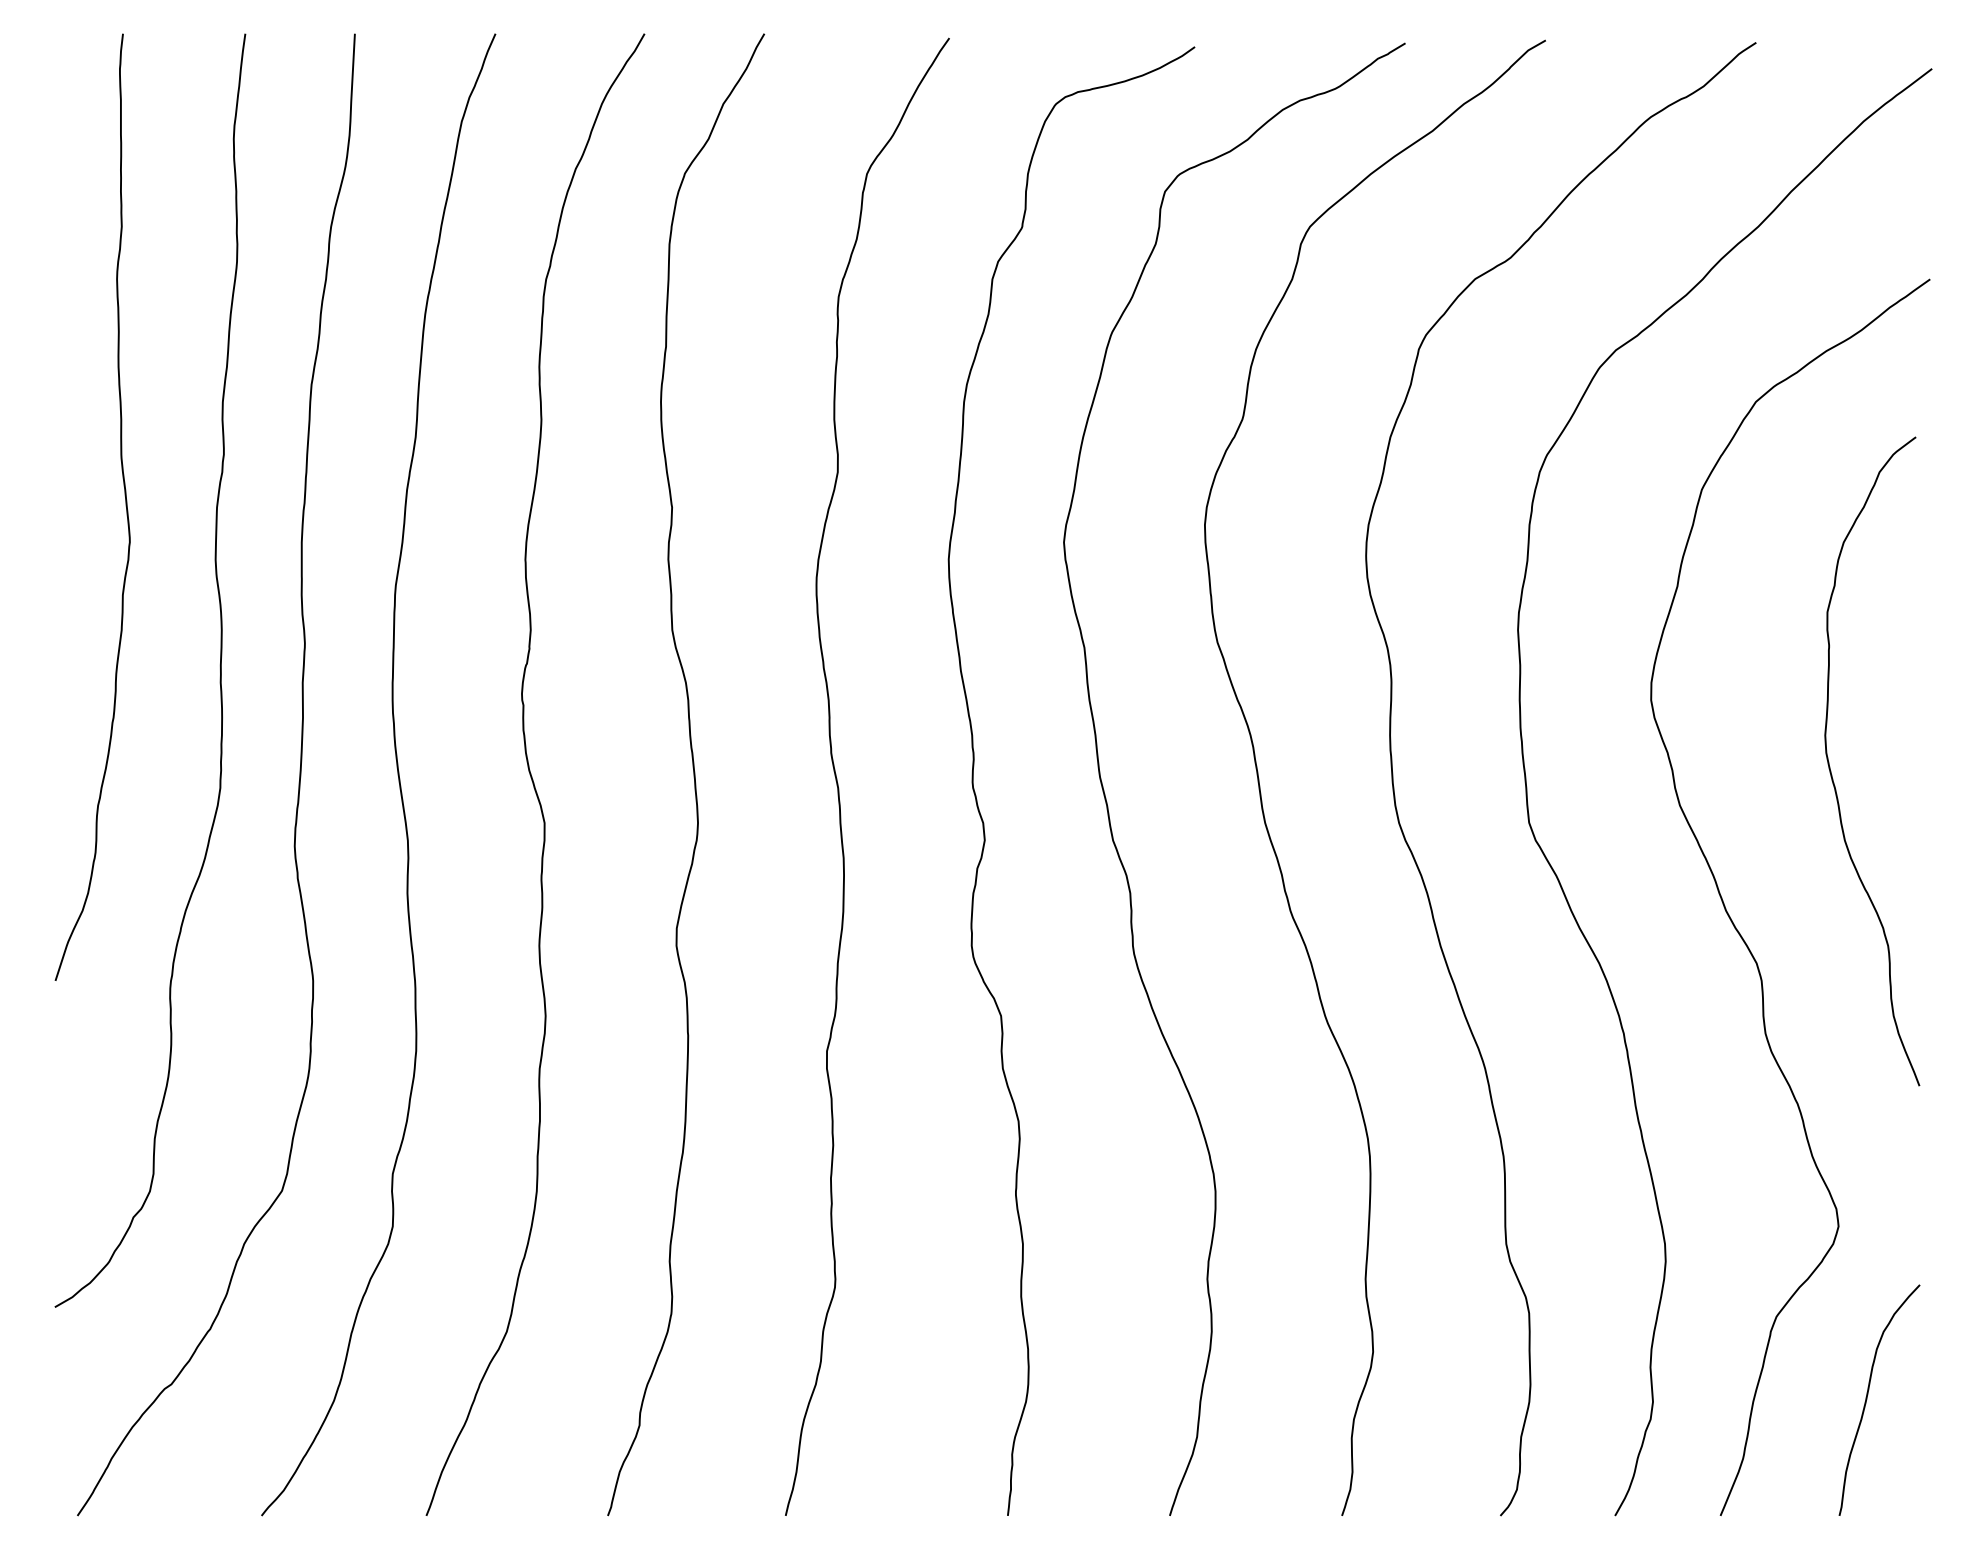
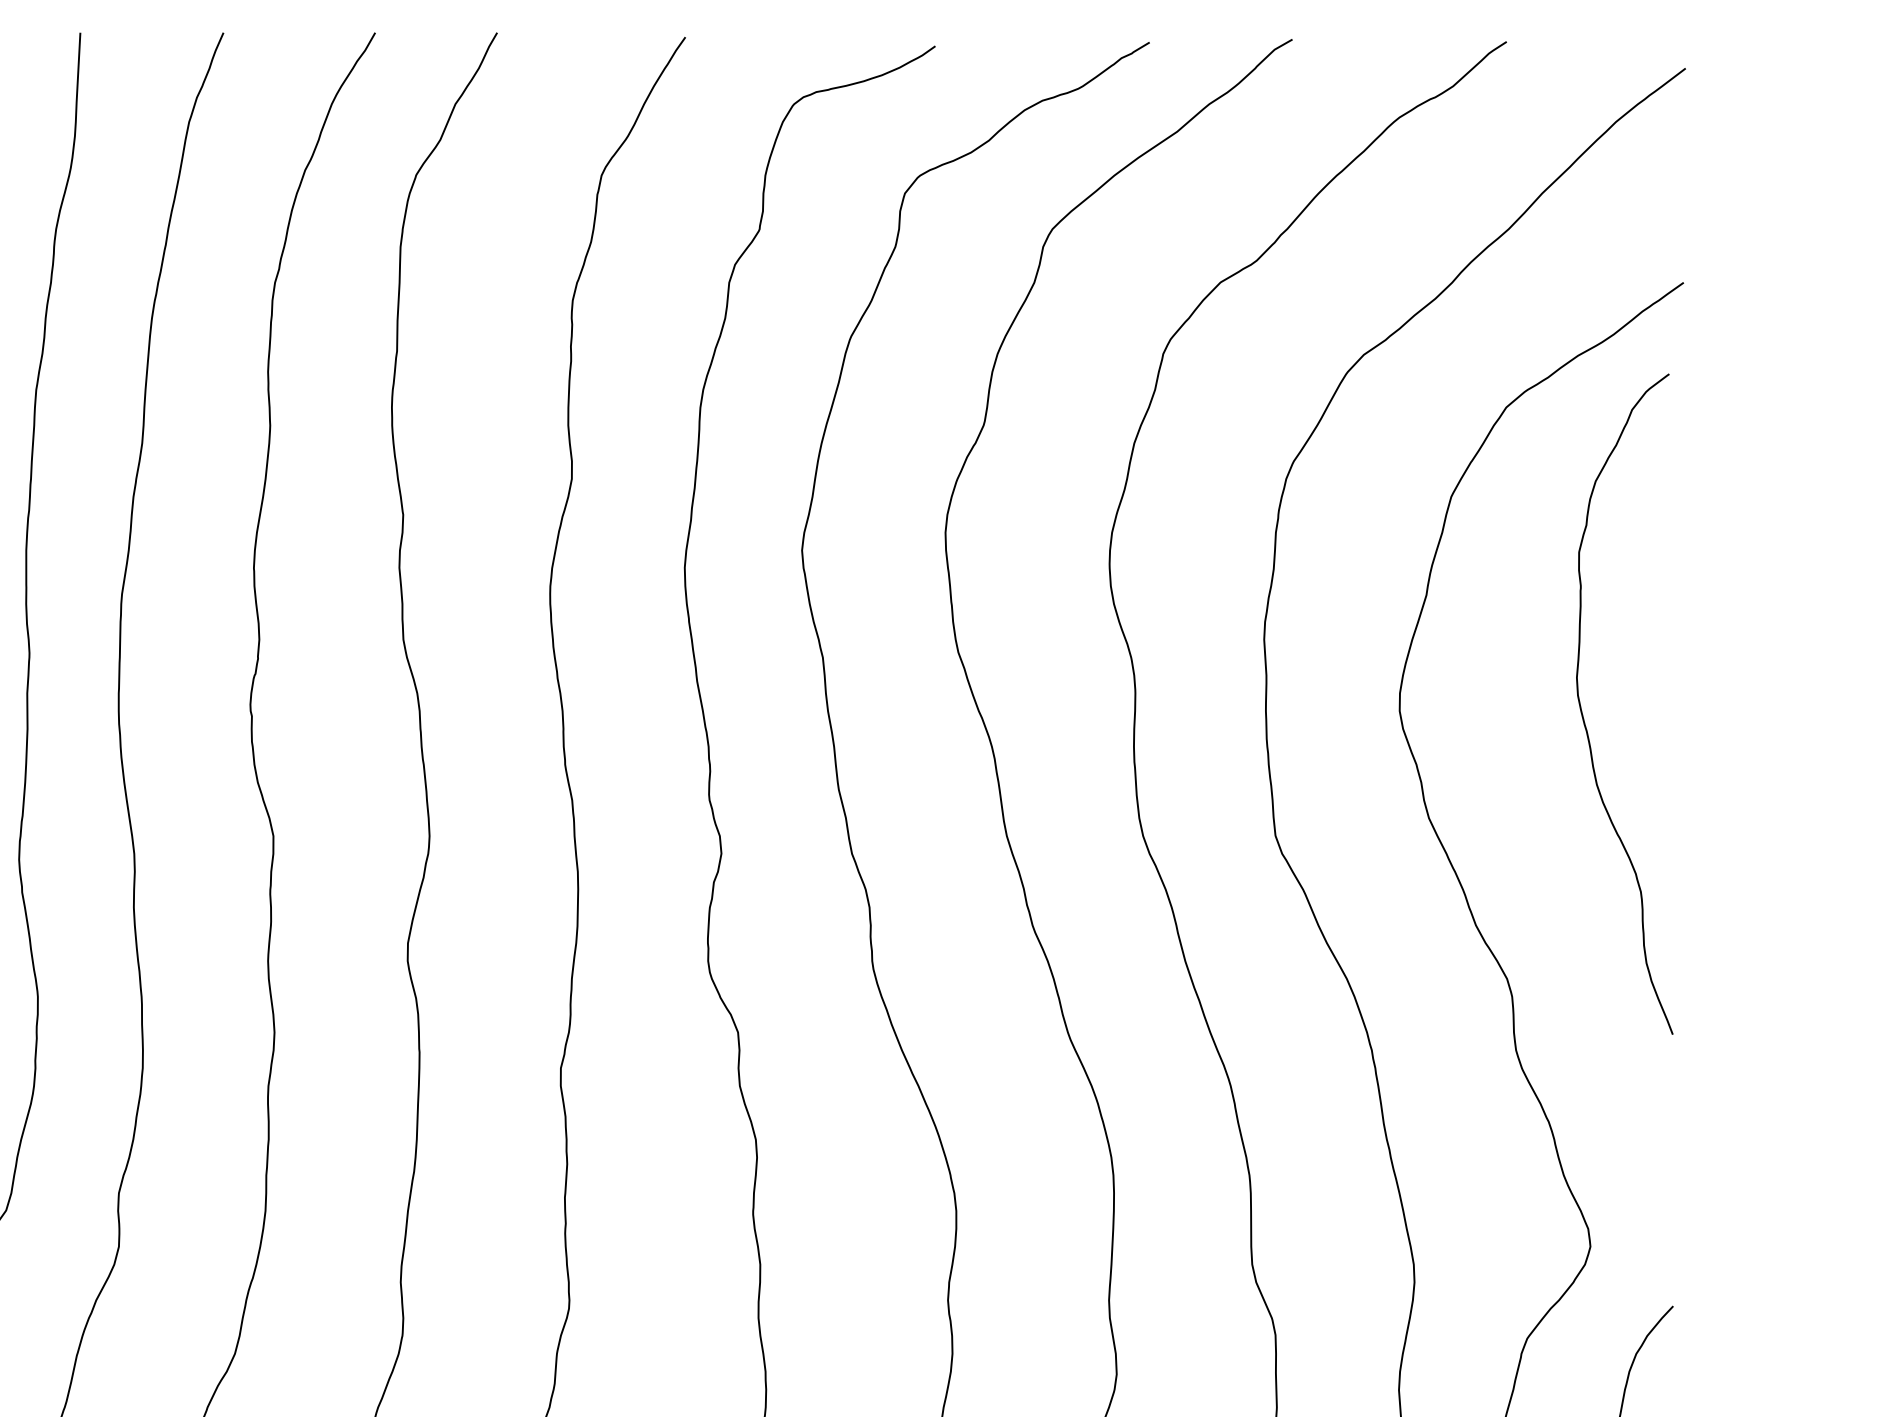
curve: (1831, 770) -> (1583, 713), moved

